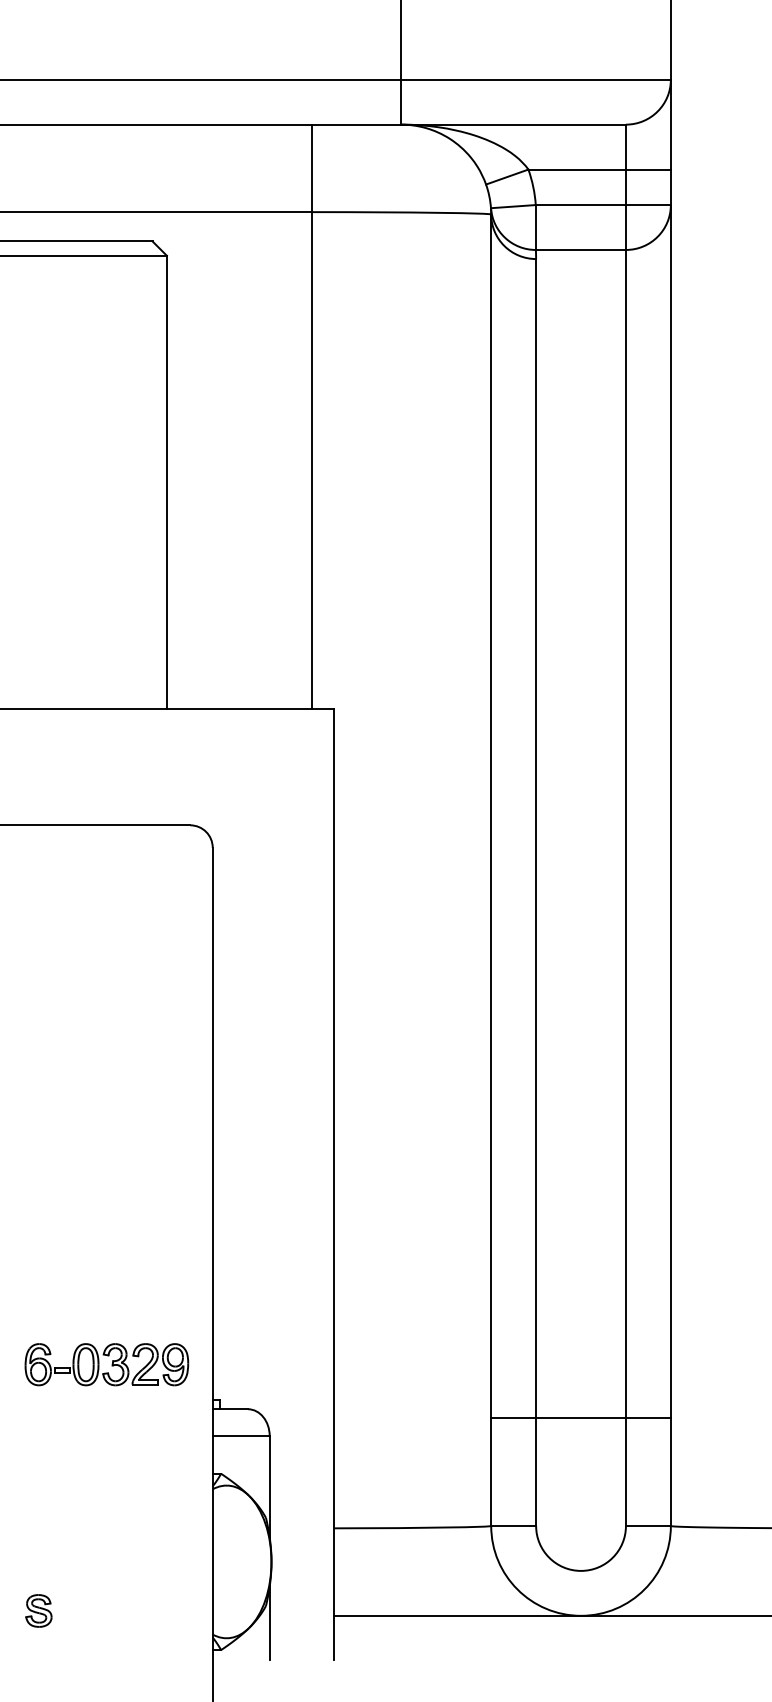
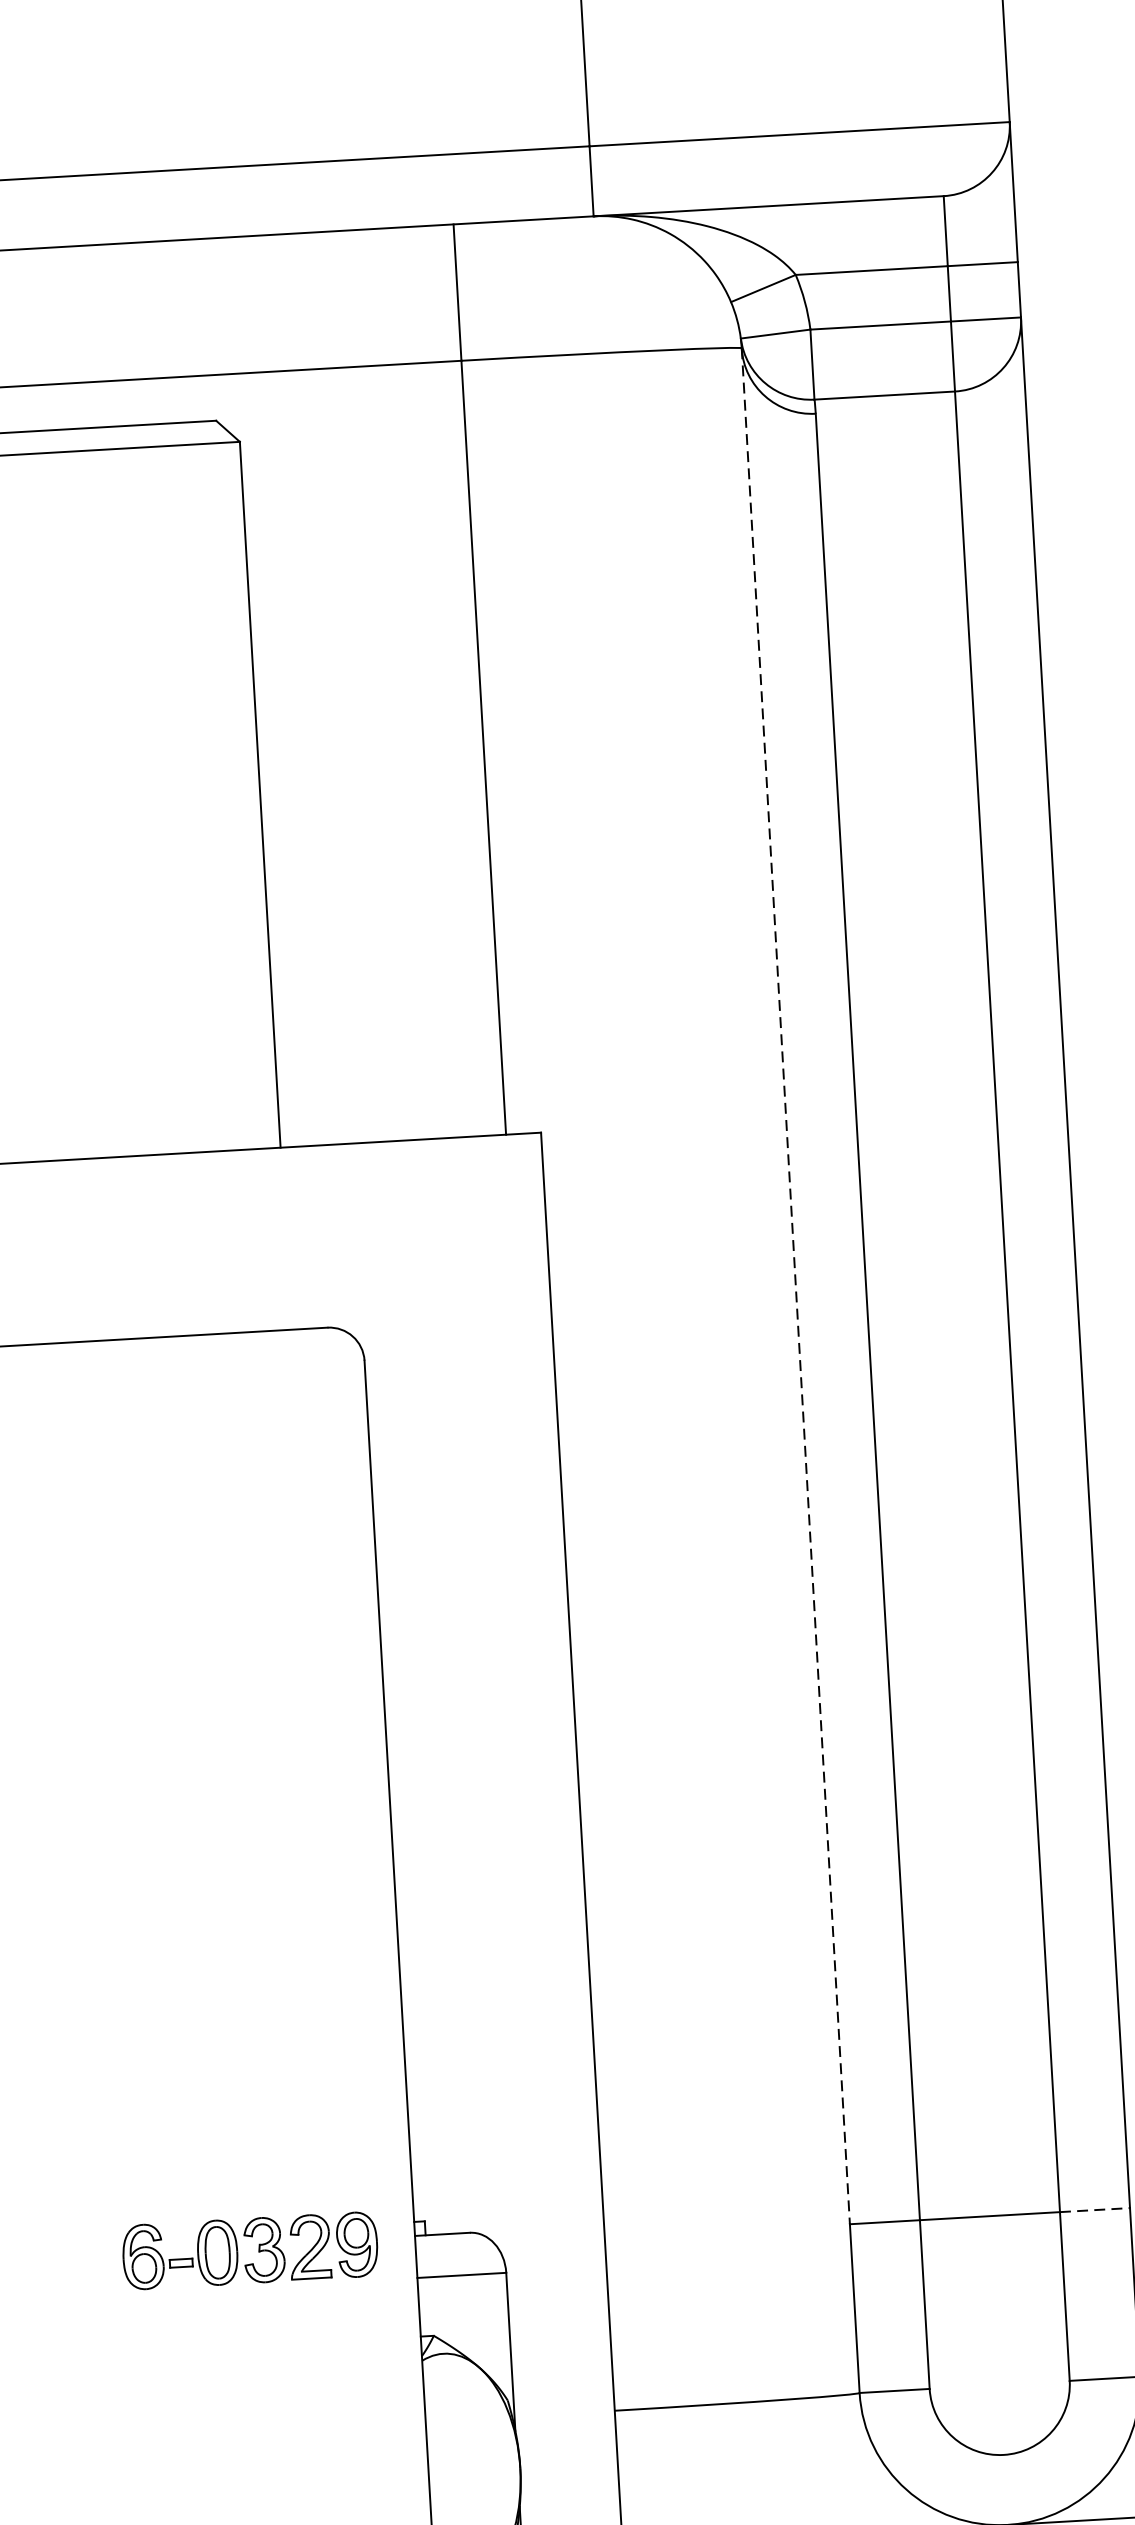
line: (491, 816) -> (796, 1286), solid -> dashed
part: (106, 1364) -> (249, 2250), moved
line: (648, 1417) -> (1095, 2209), solid -> dashed

